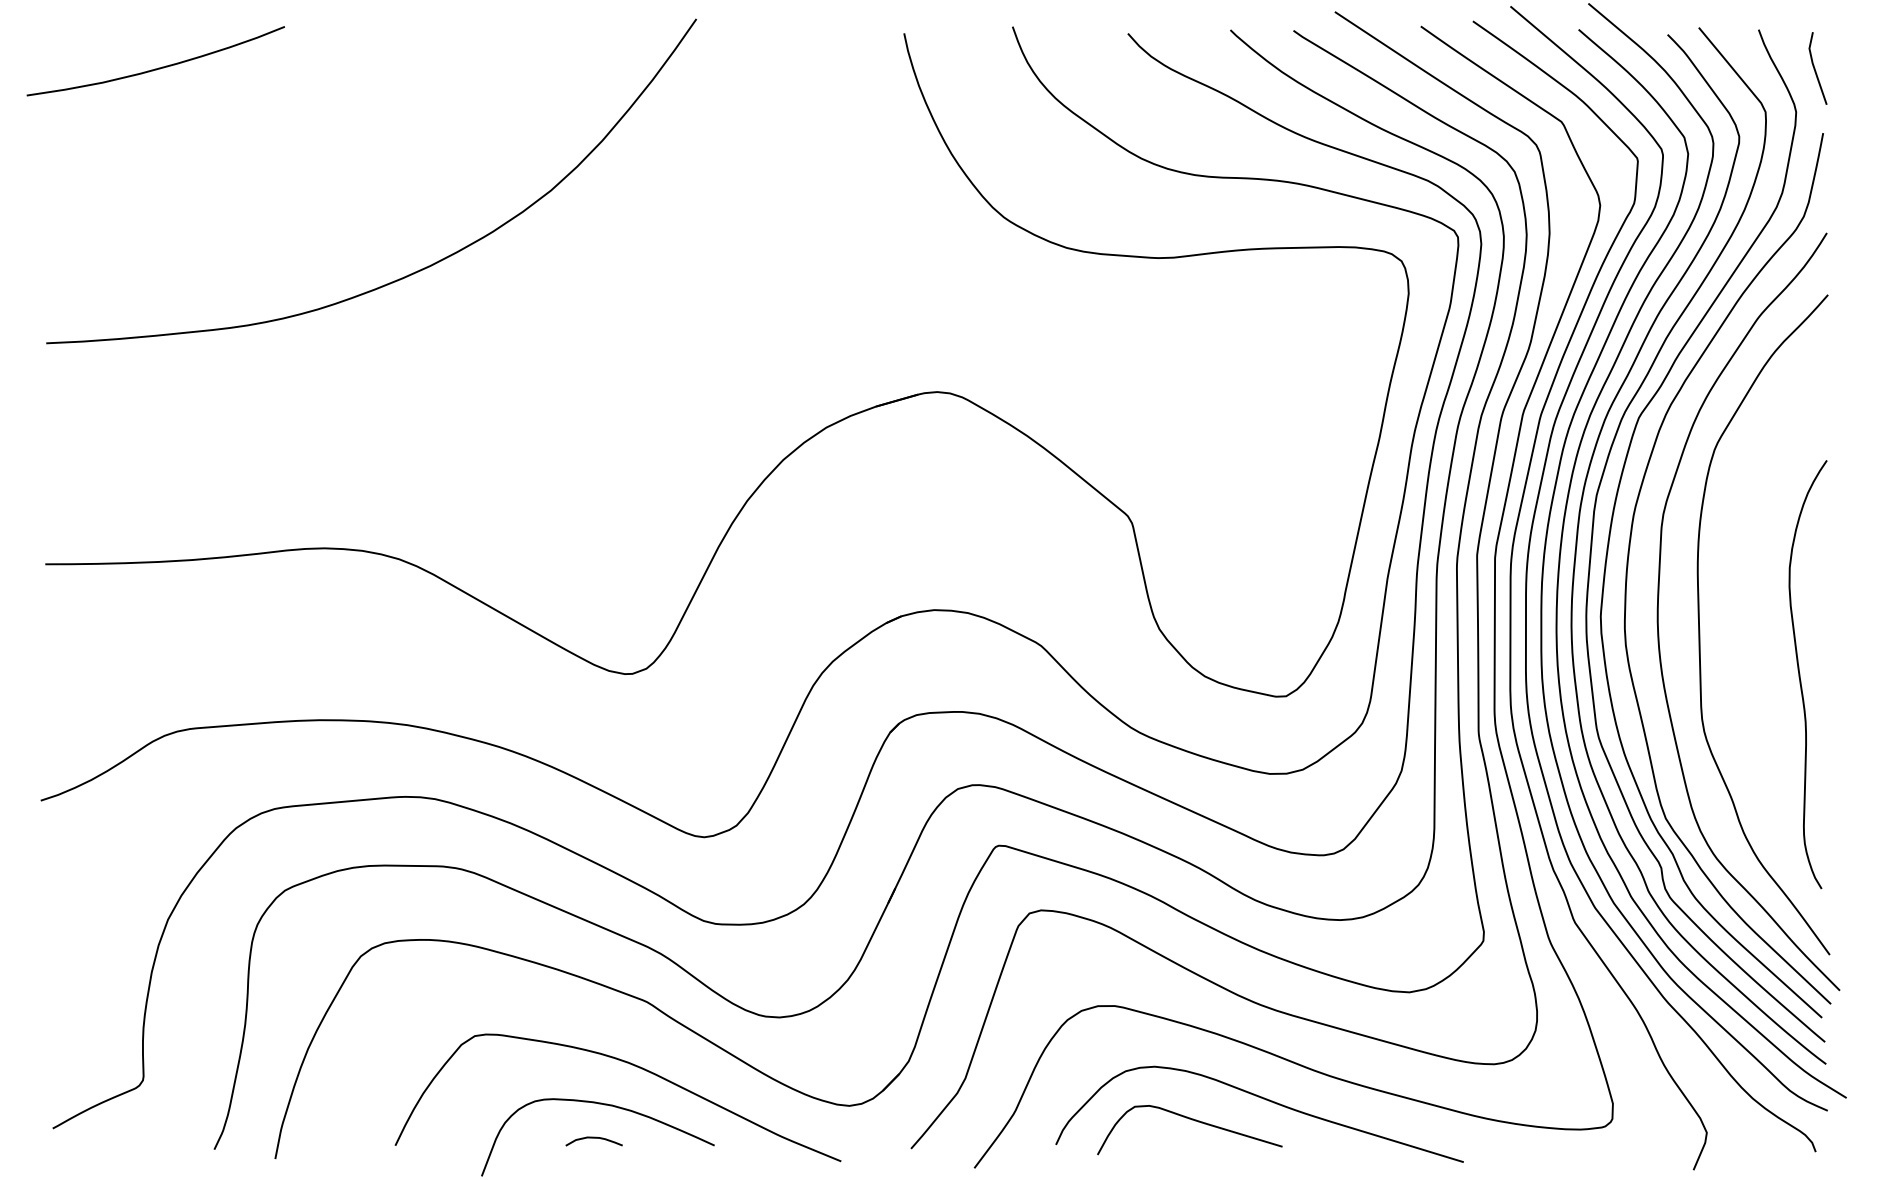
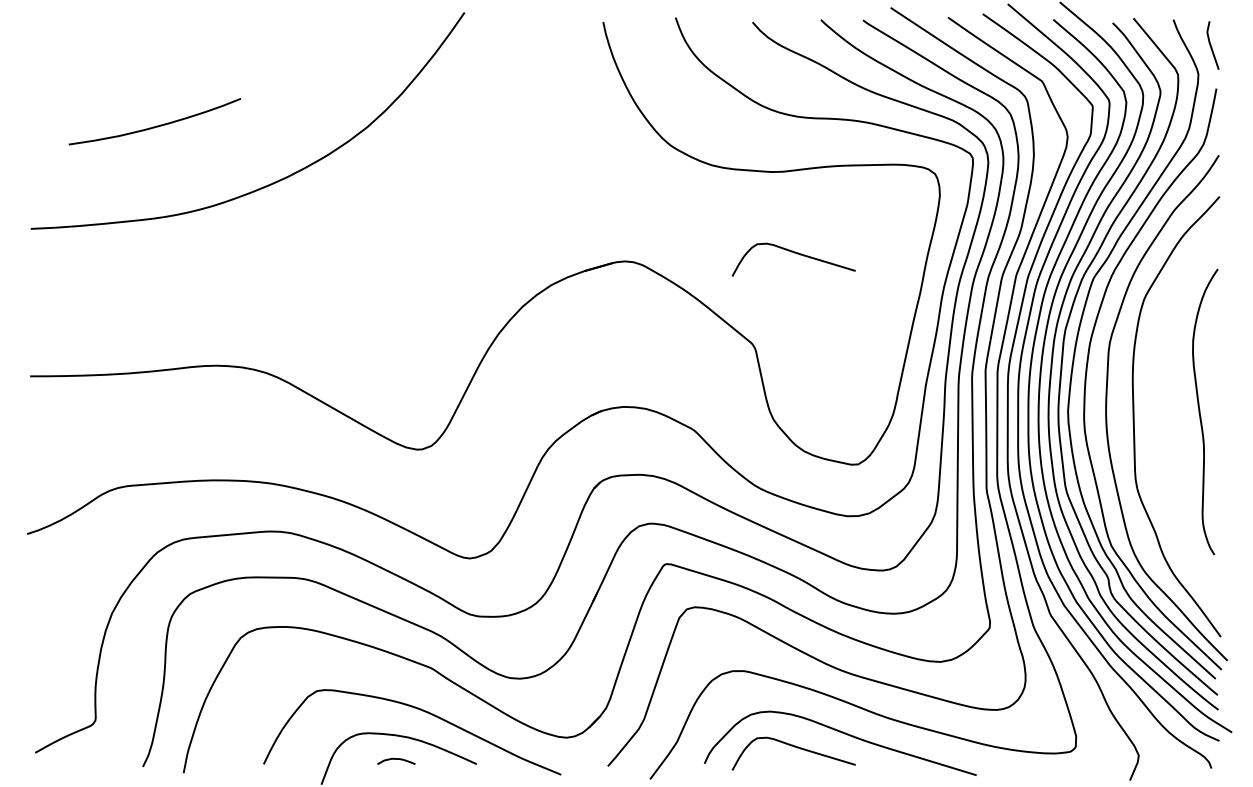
curve: (158, 66) -> (156, 125), moved
curve: (1190, 380) -> (794, 253), added
curve: (1800, 673) -> (1200, 411), moved

